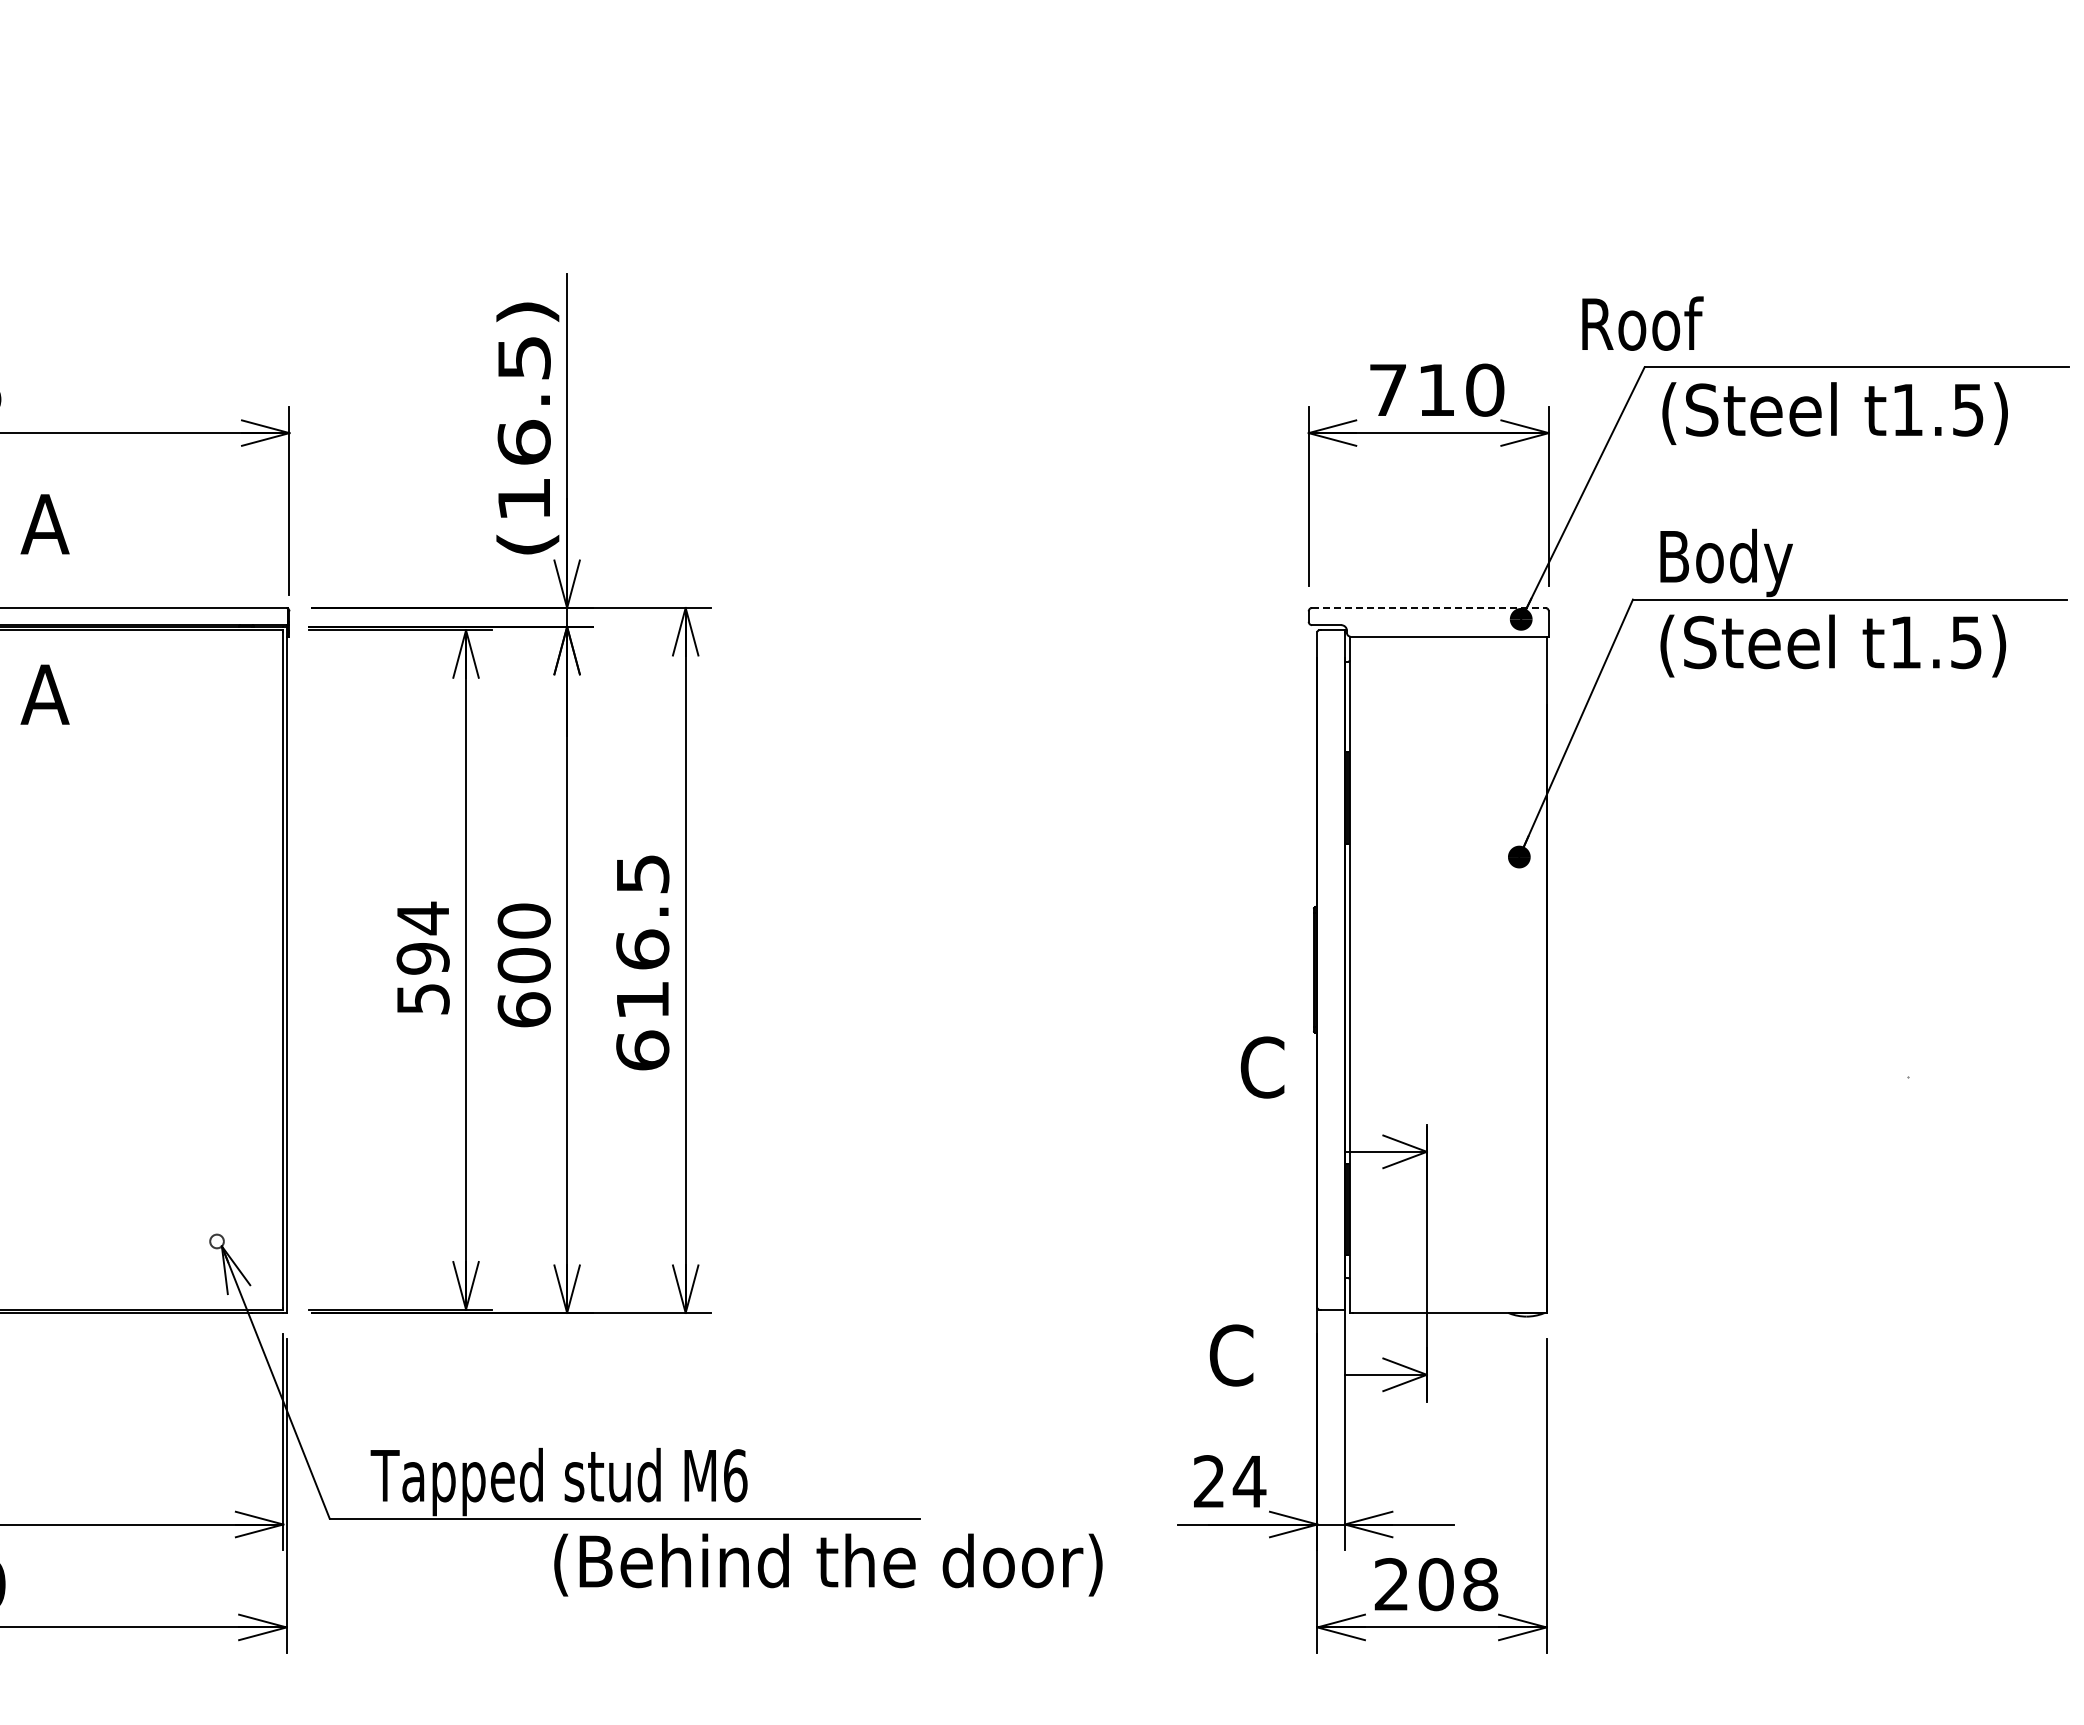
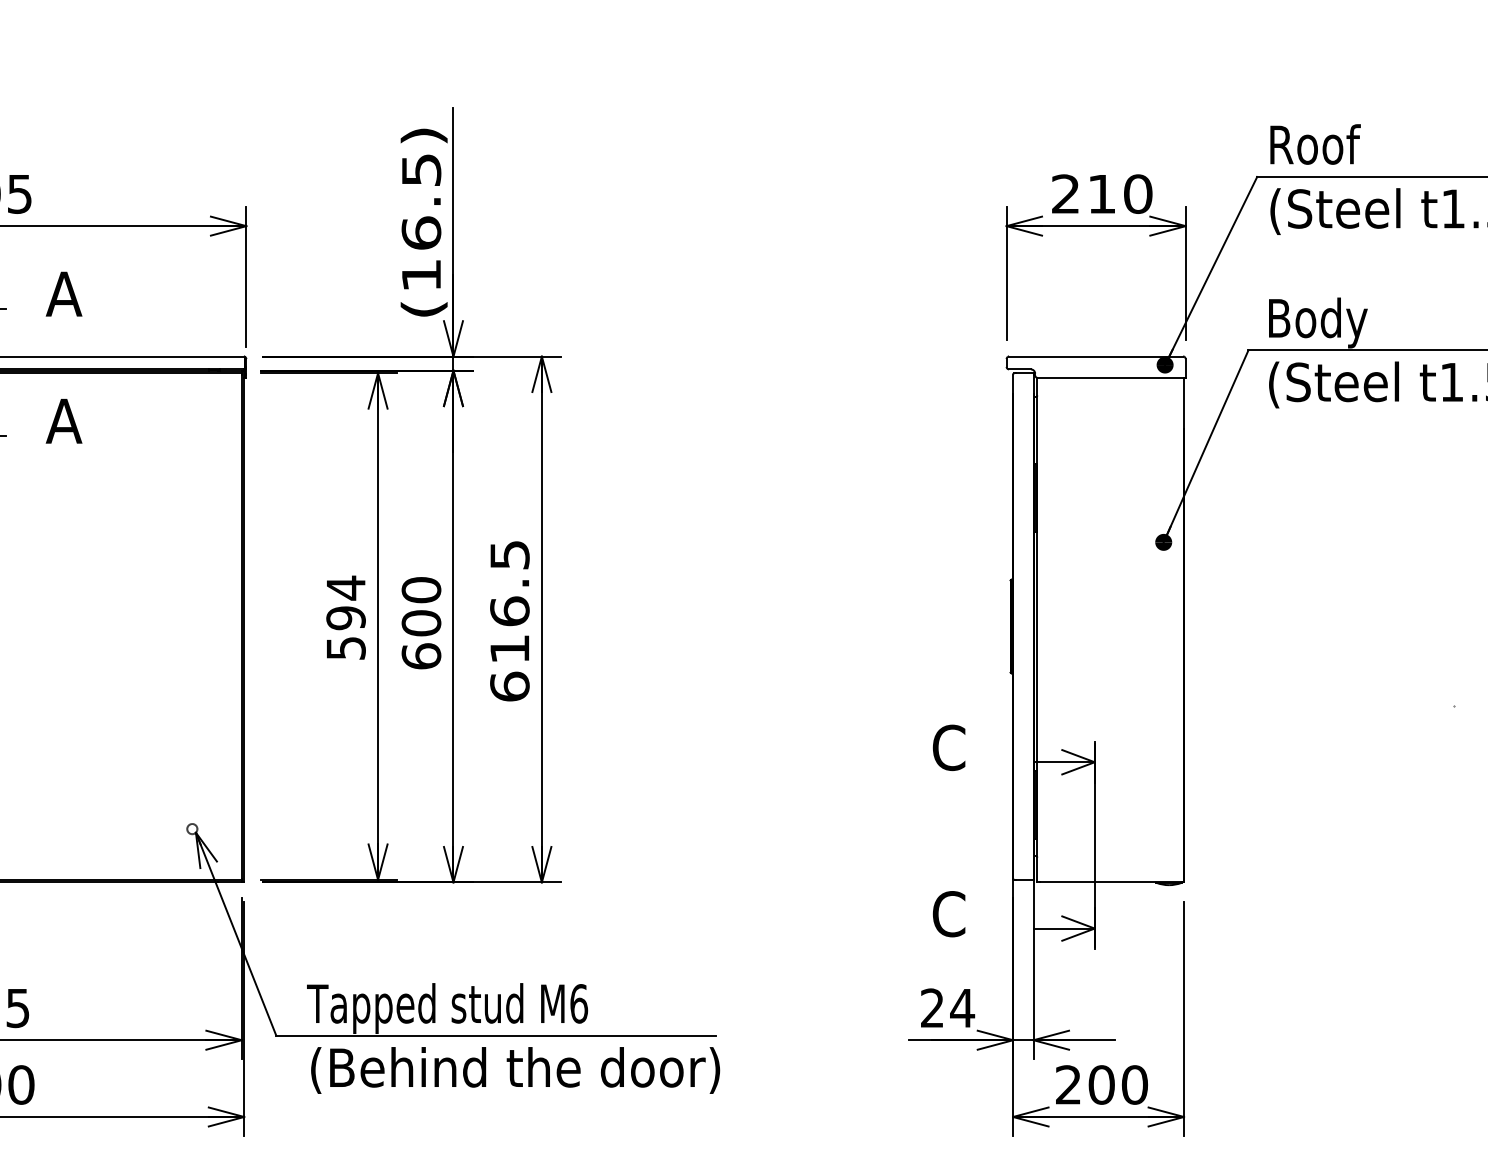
text: (1642, 323) -> (1315, 144), moved
text: (1387, 389) -> (1065, 193), 710 -> 210
line: (1428, 608) -> (1095, 356), dashed -> solid
text: (1262, 1067) -> (949, 747), moved
text: (828, 1564) -> (515, 1070), moved
text: (1480, 1584) -> (1134, 1084), 208 -> 200

